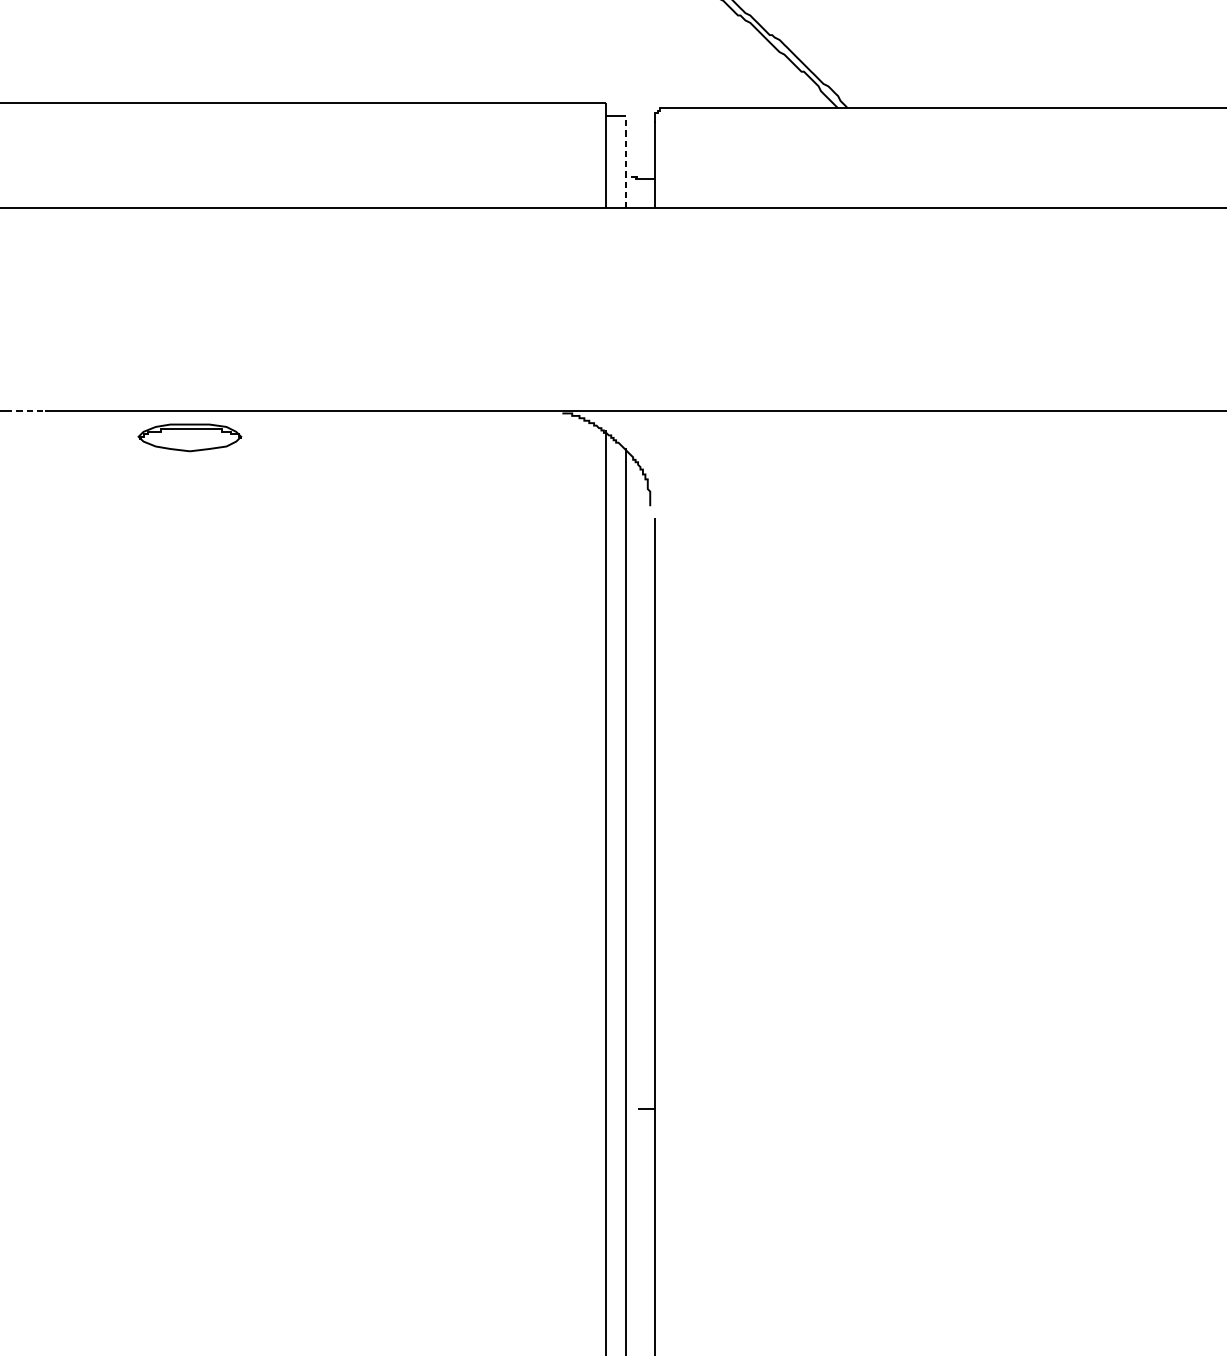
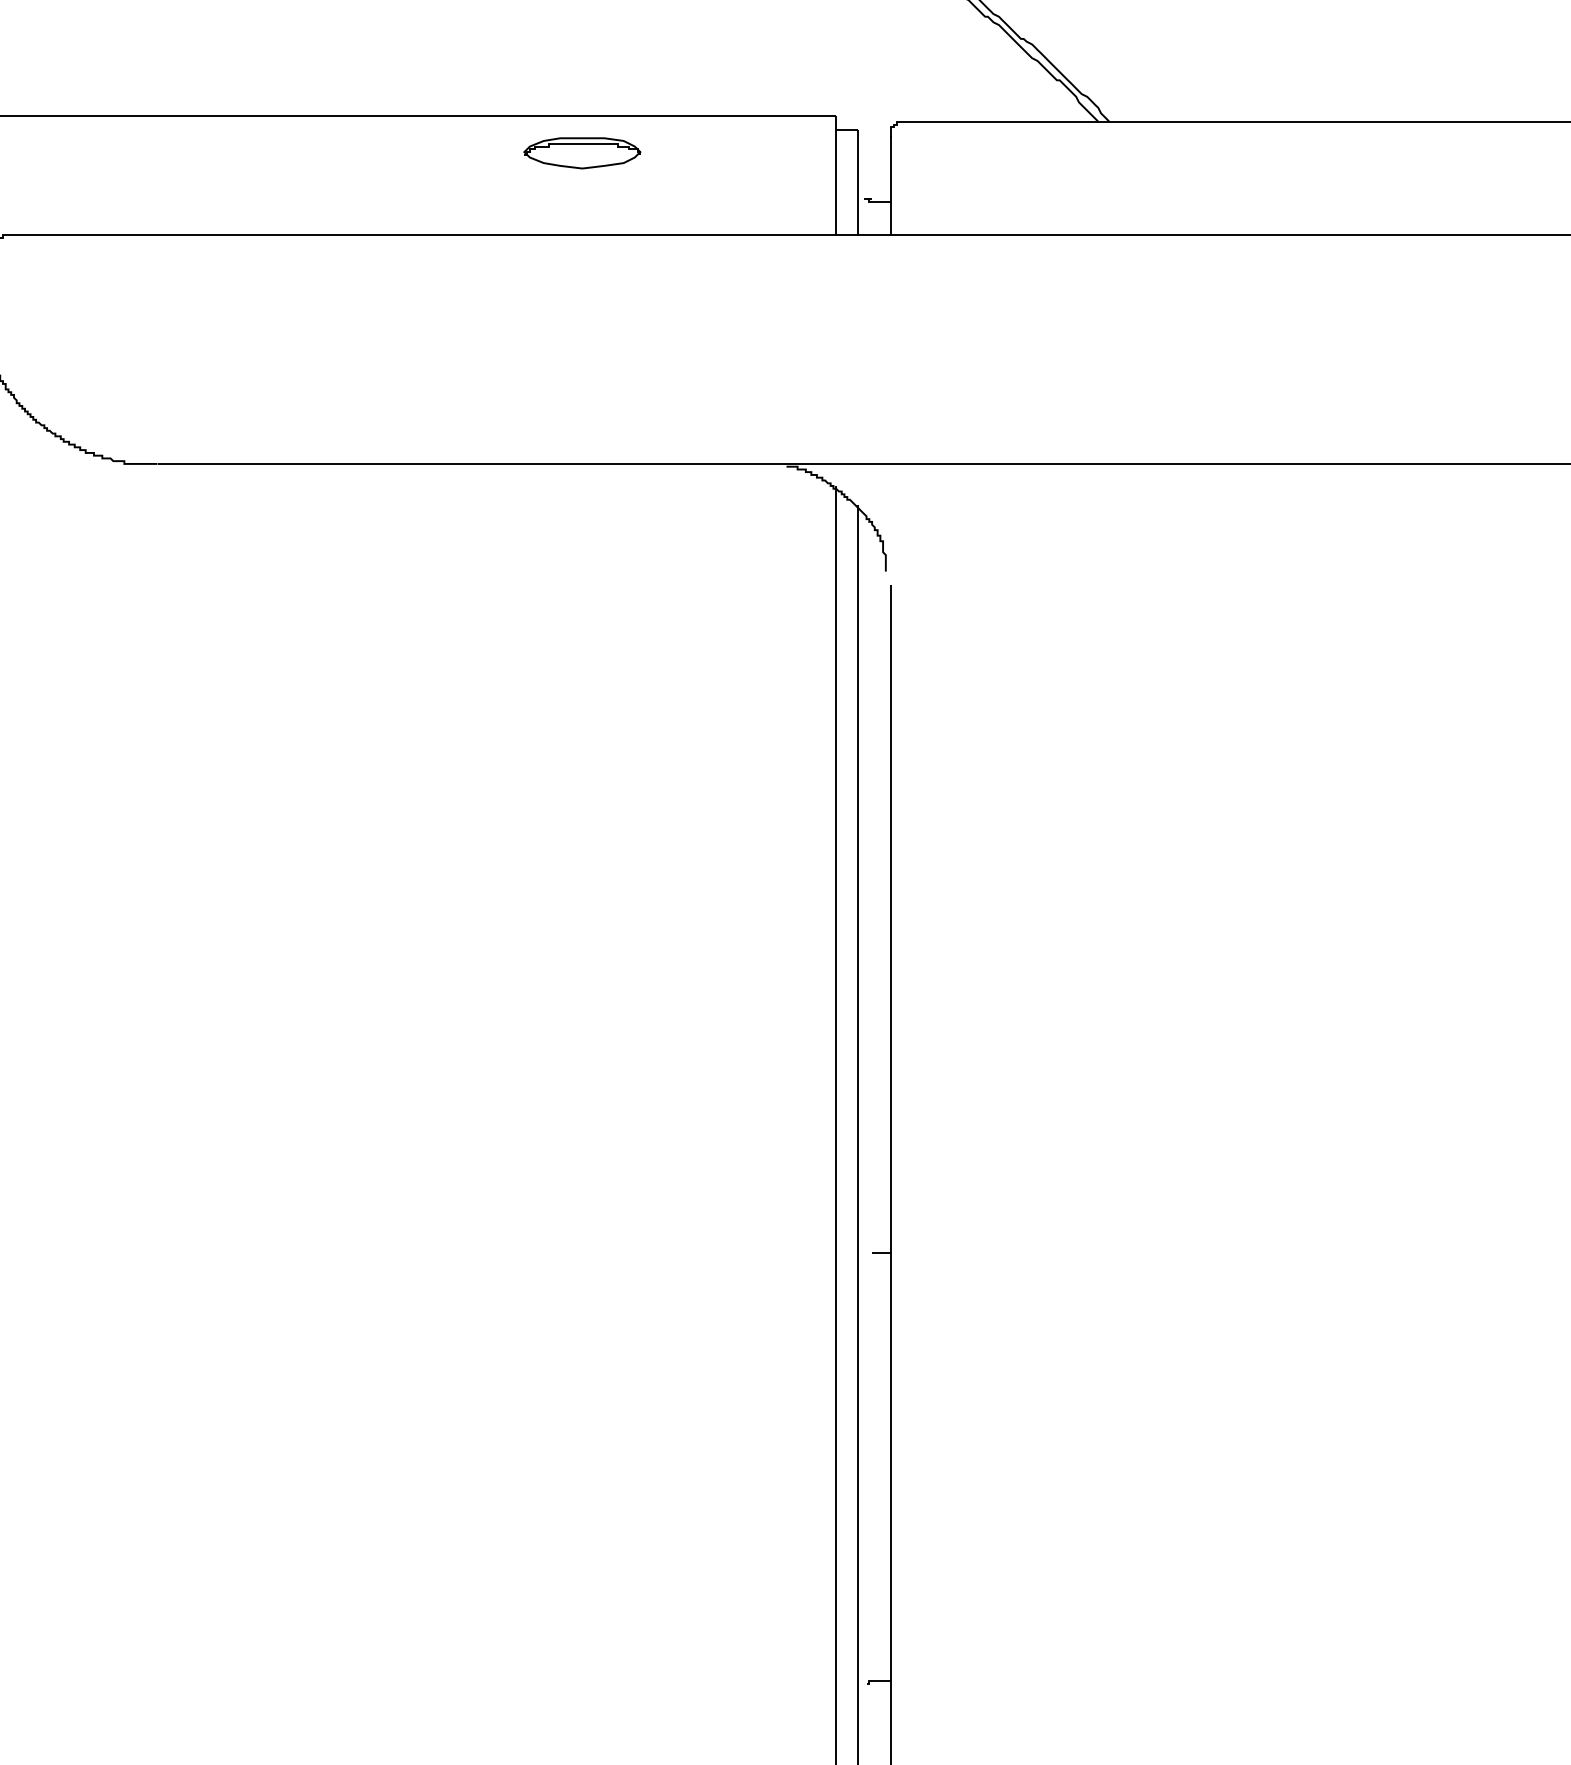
line: (626, 161) -> (858, 181), dashed -> solid
line: (26, 410) -> (180, 463), dashed -> solid
part: (190, 438) -> (582, 153), moved

